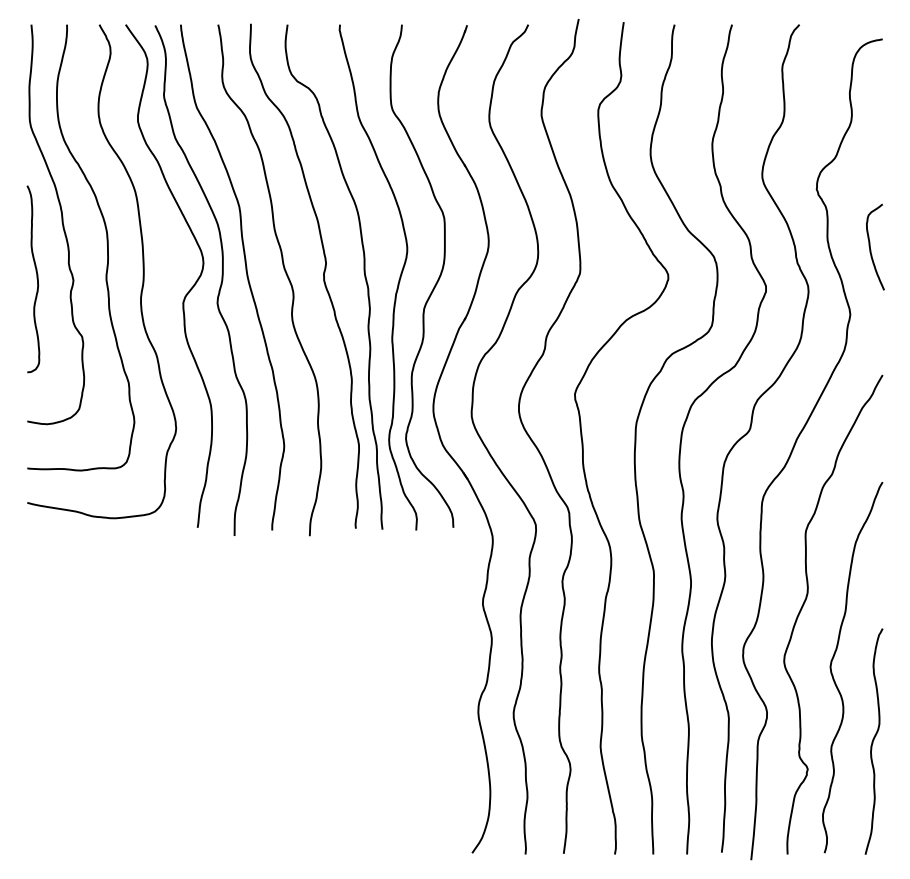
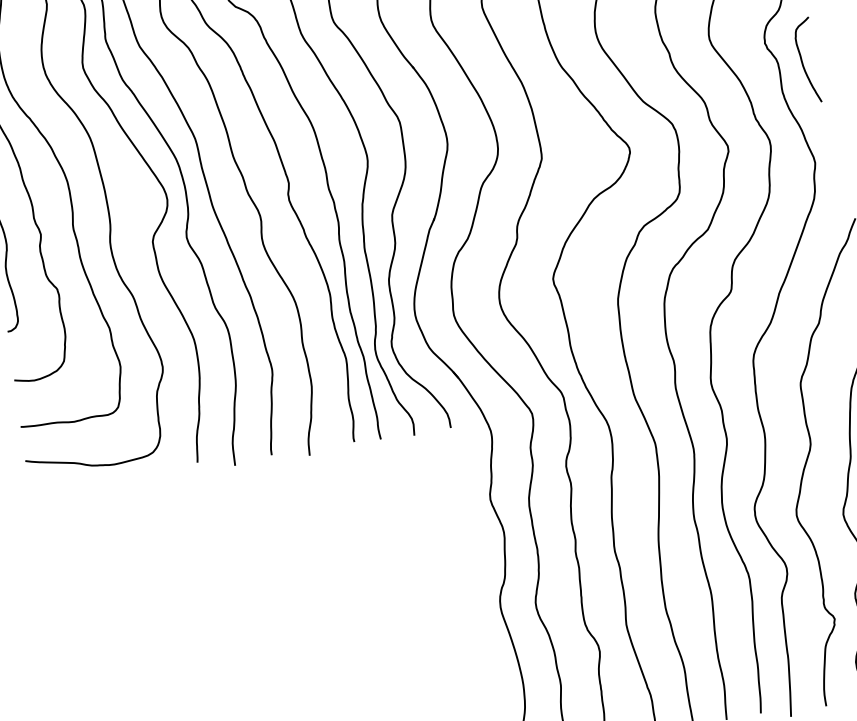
curve: (870, 246) -> (802, 60), moved

